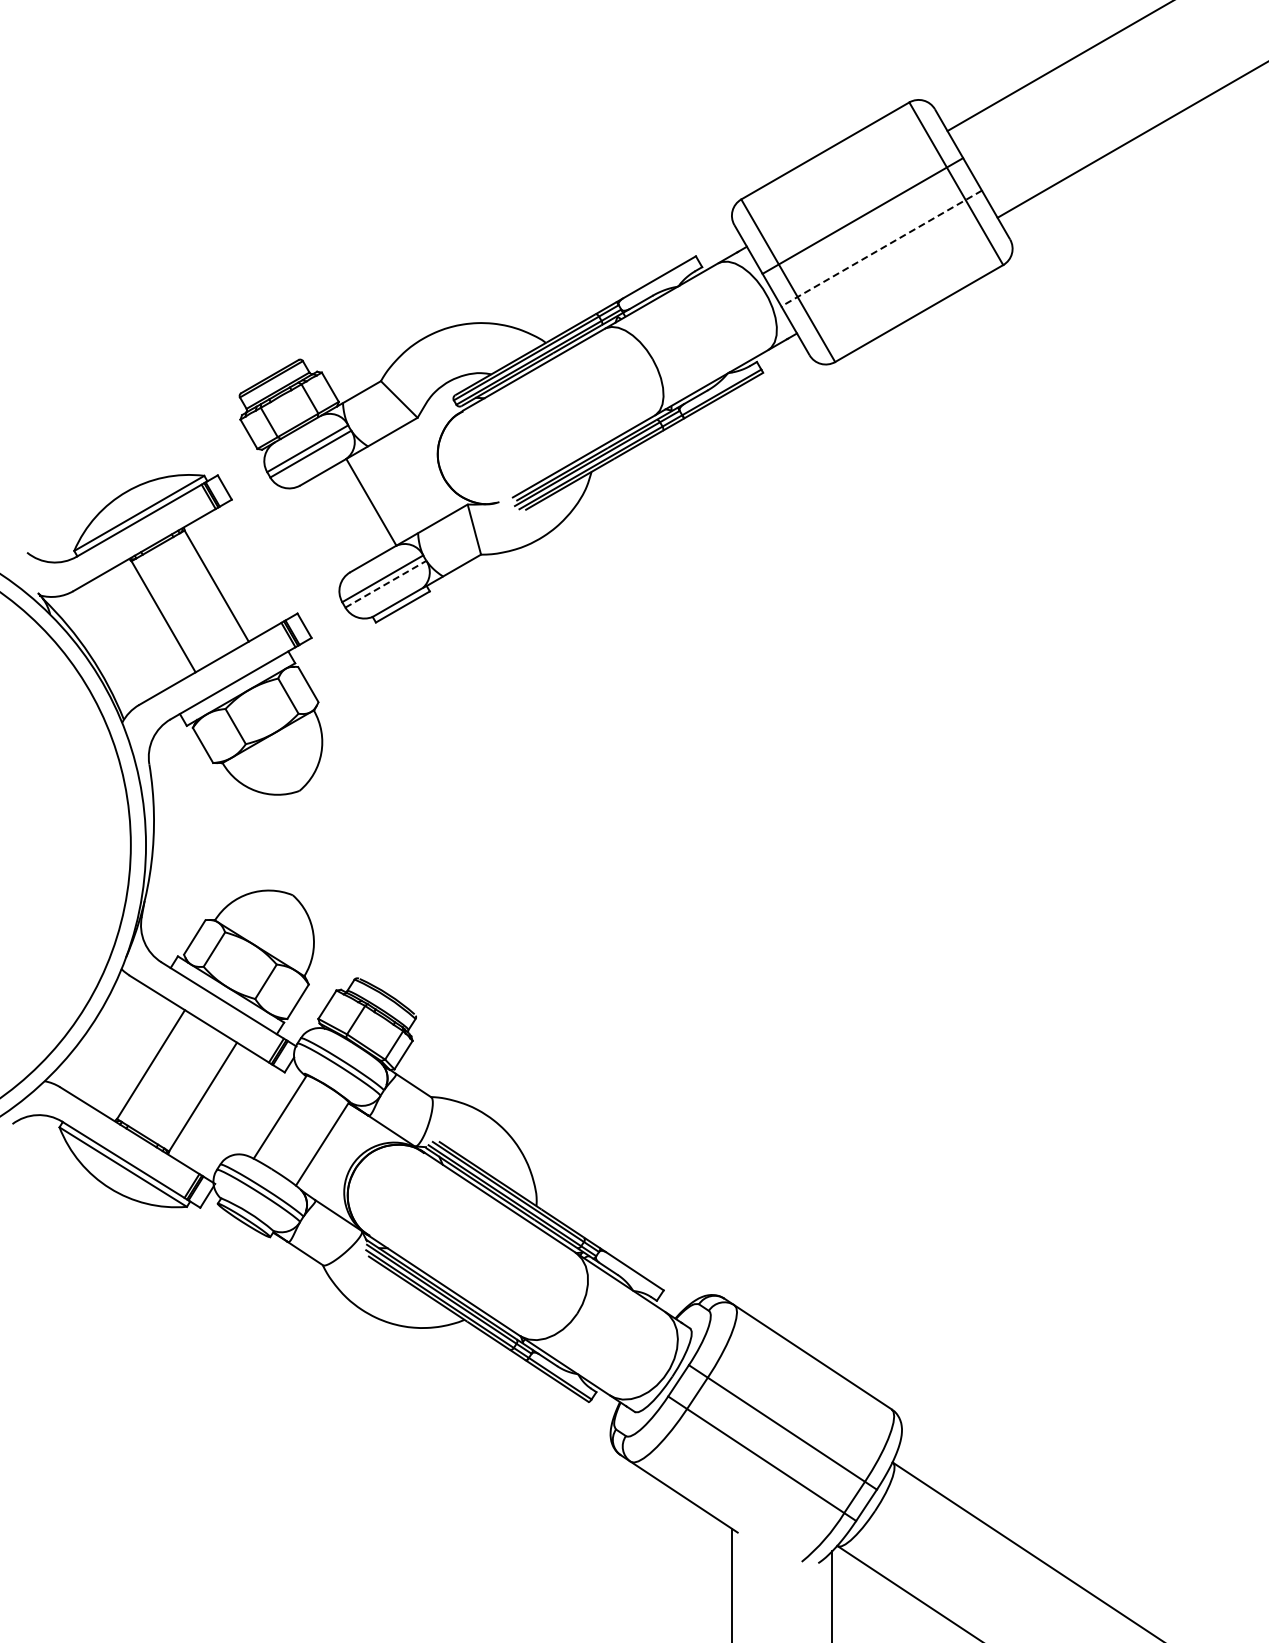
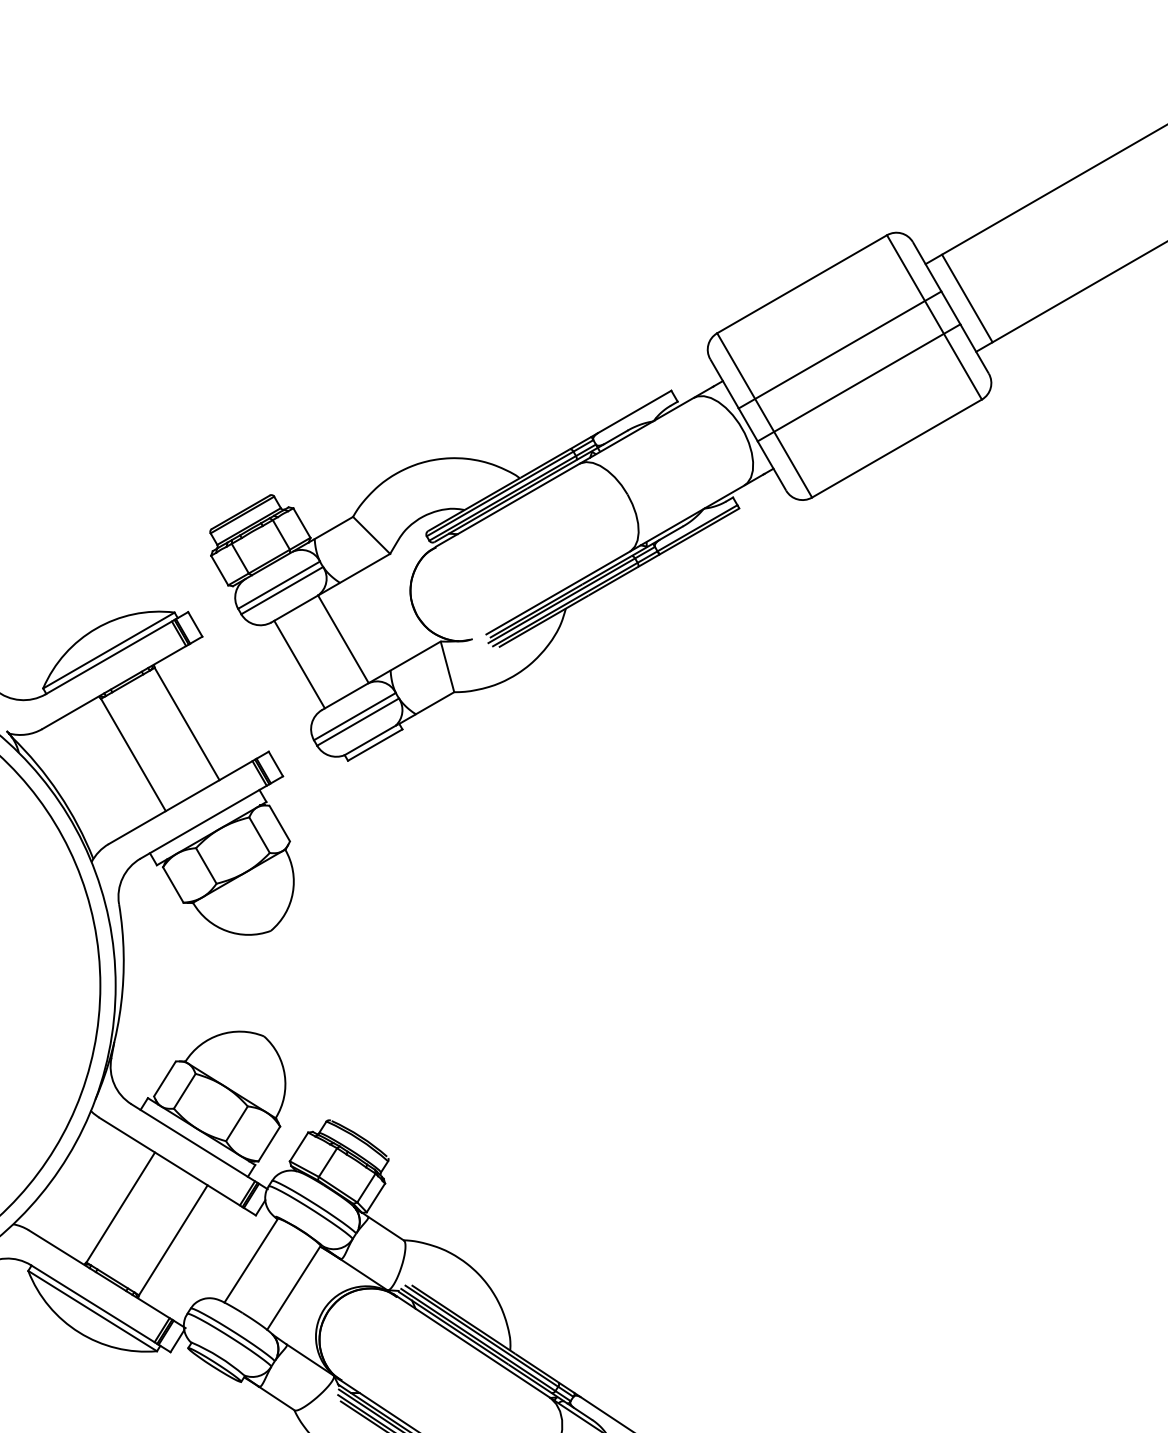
line: (988, 164) -> (967, 297), added
line: (881, 248) -> (858, 382), dashed -> solid
line: (327, 527) -> (299, 664), added
line: (385, 584) -> (357, 722), dashed -> solid

